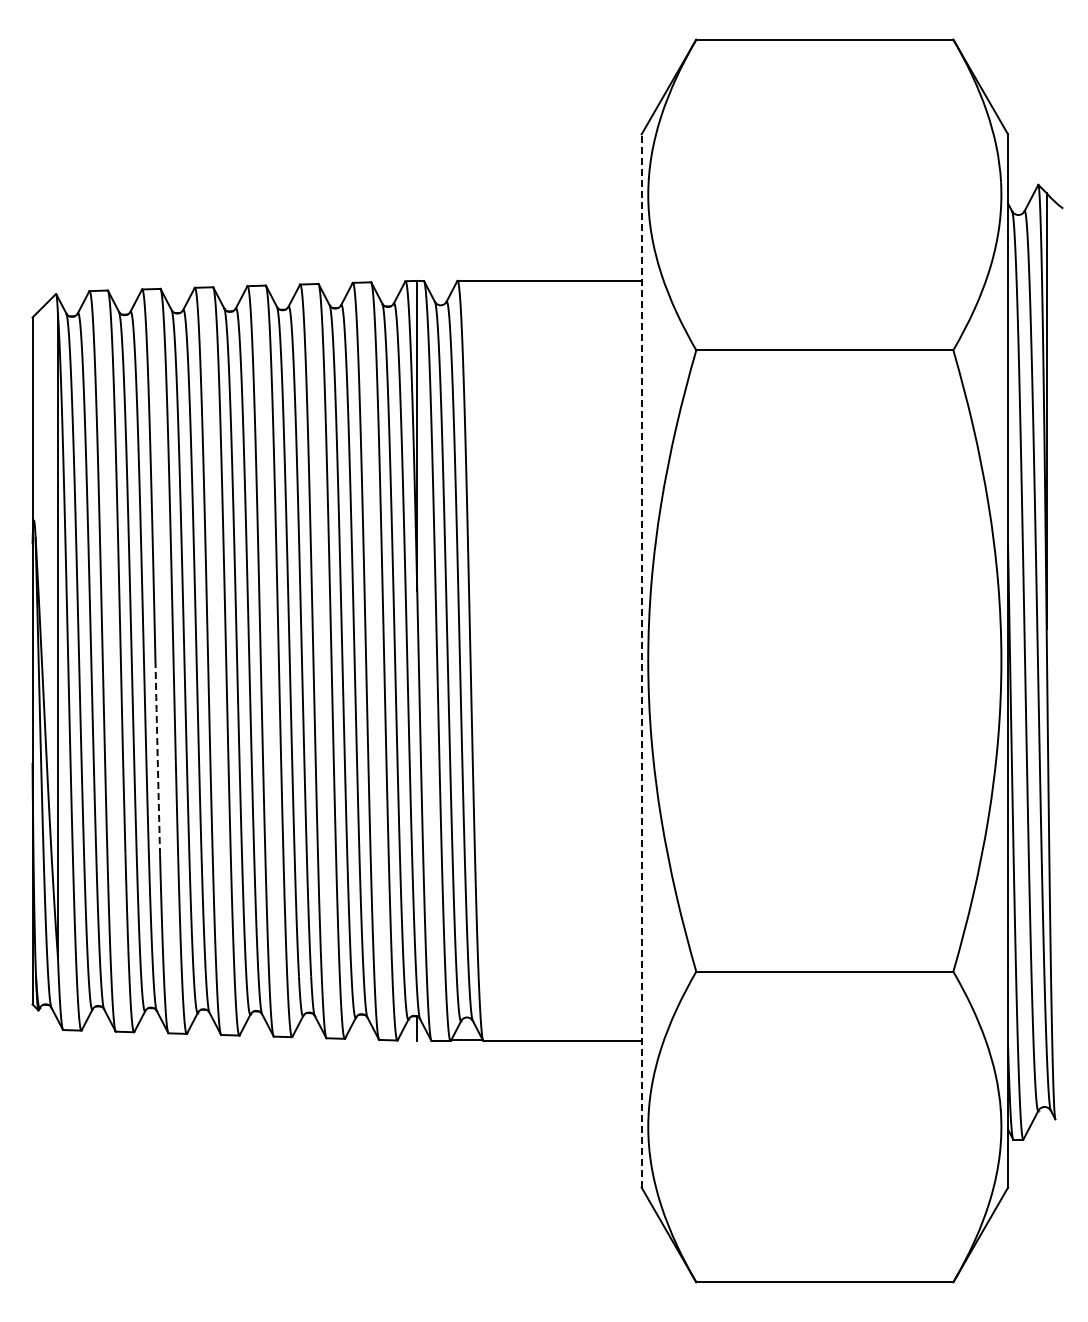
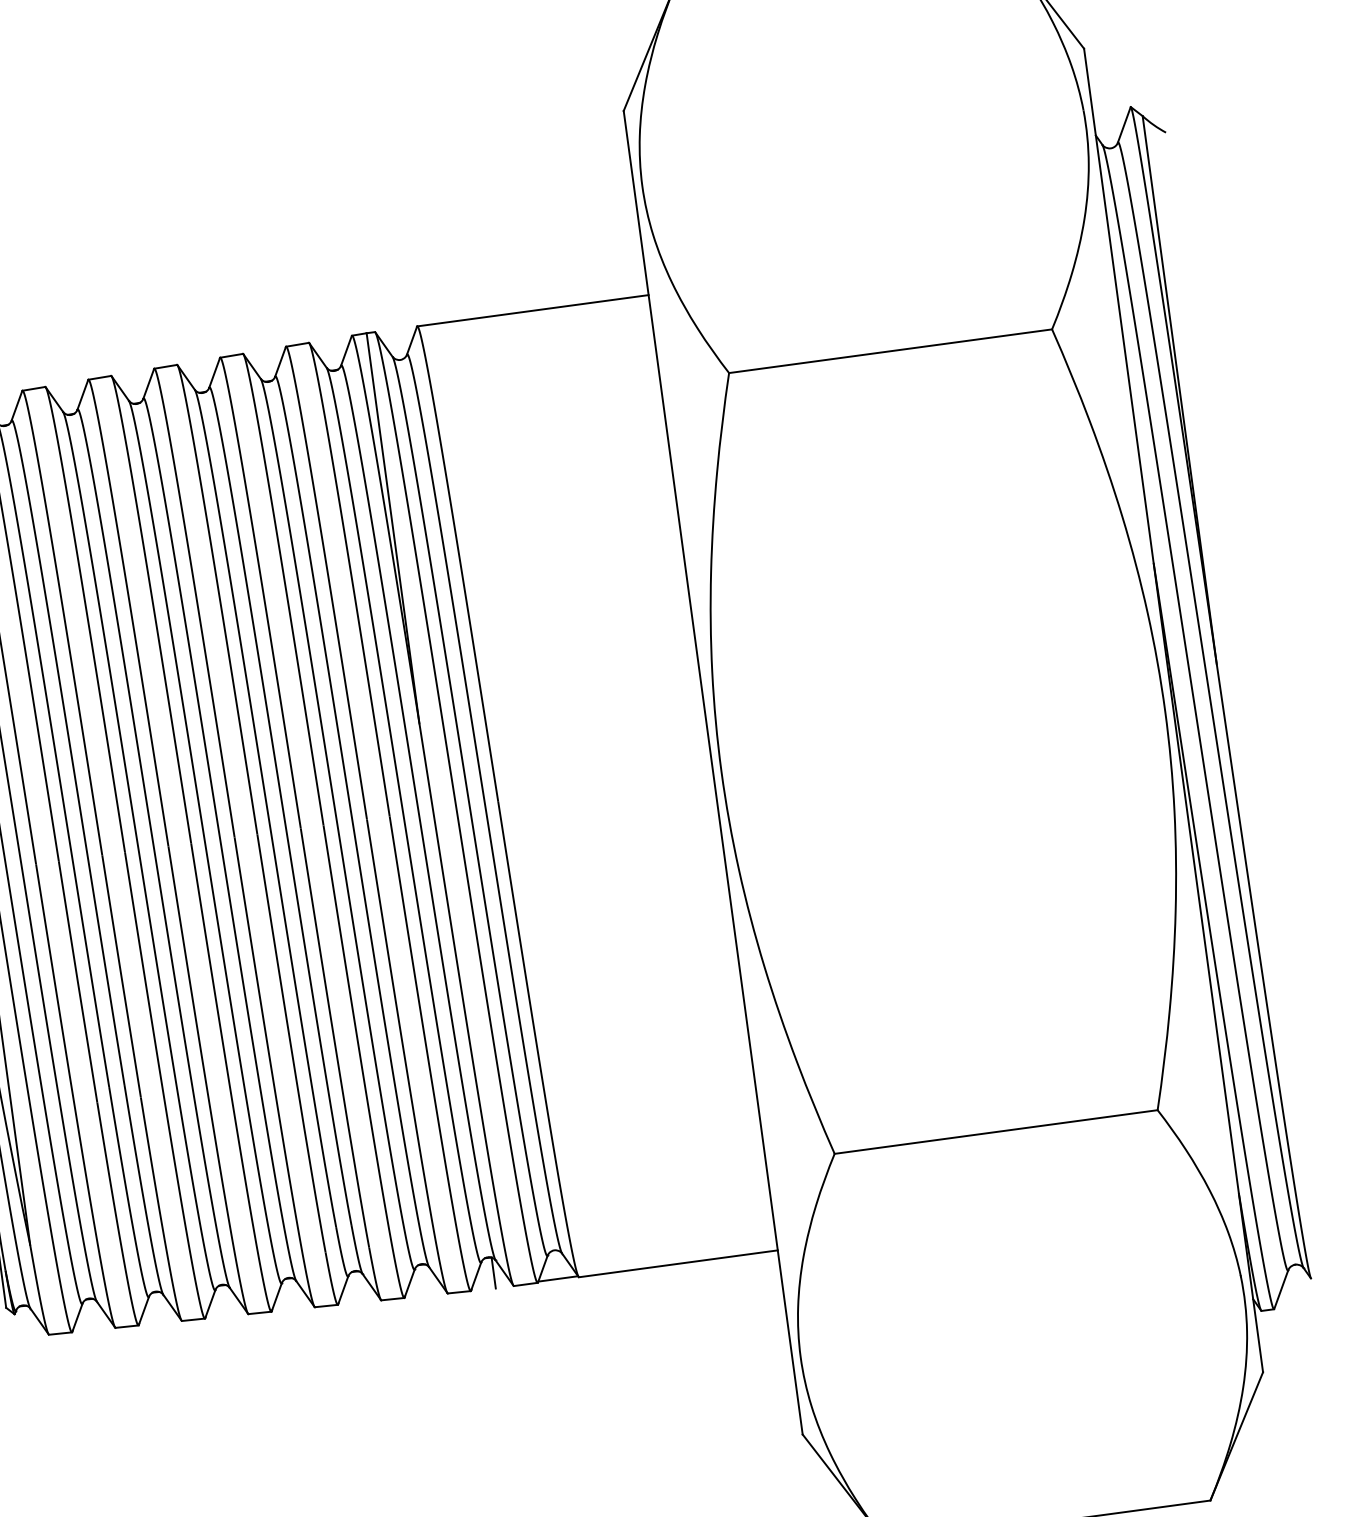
line: (641, 661) -> (713, 773), dashed -> solid
arc: (157, 757) -> (121, 976), dashed -> solid

